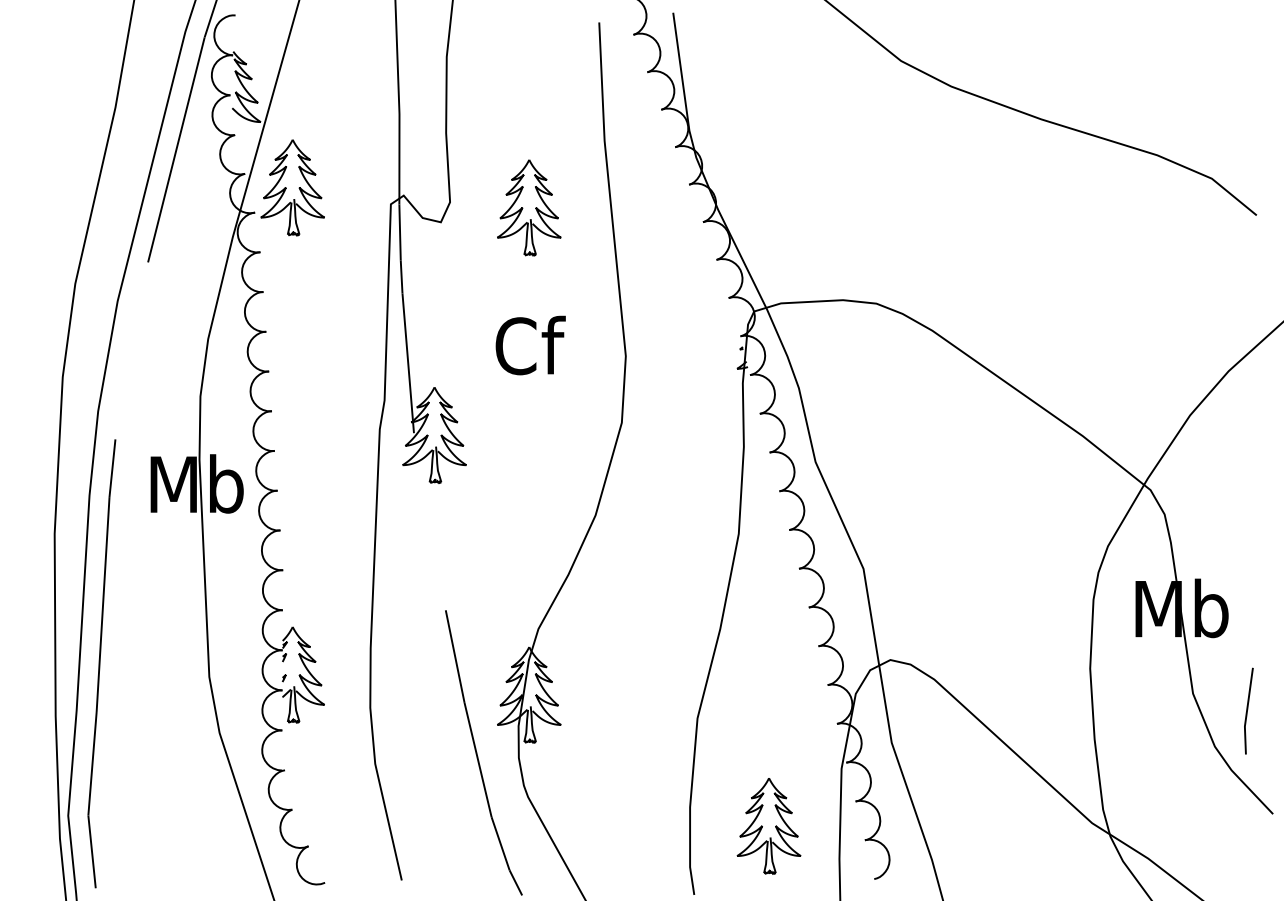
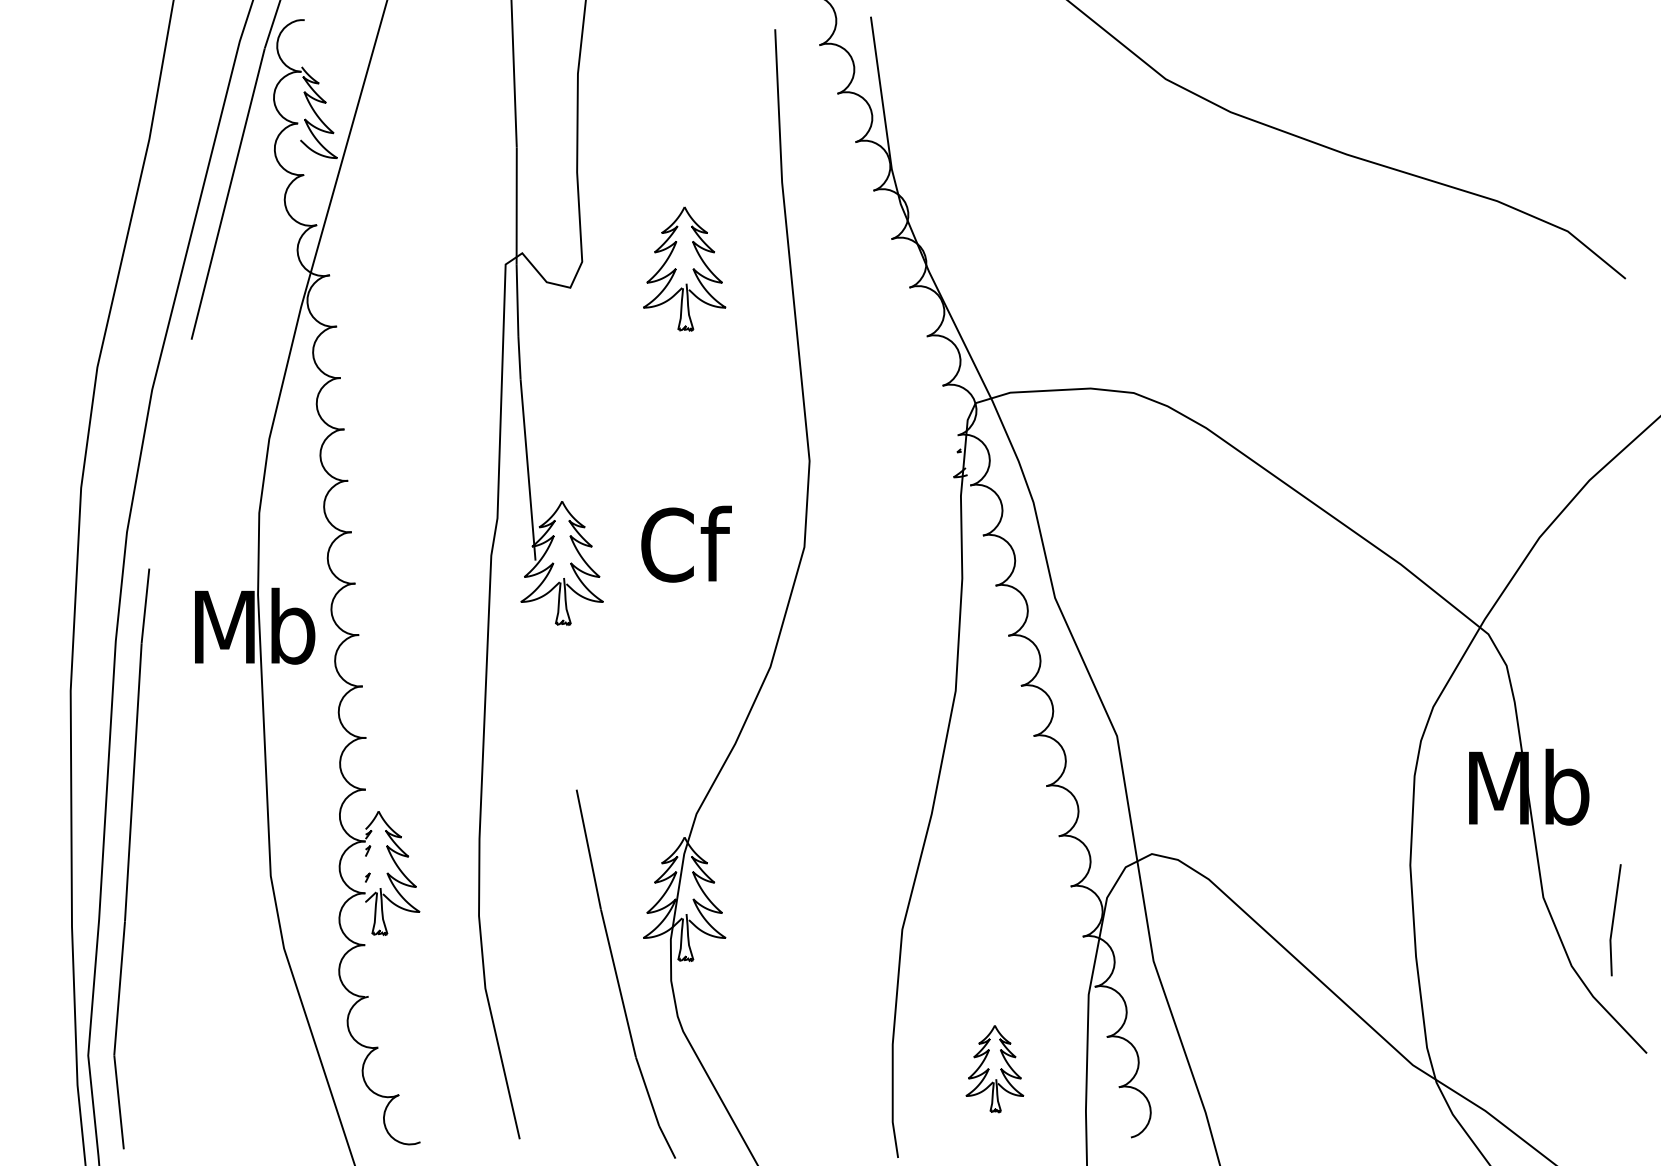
part: (292, 187) -> (378, 242), removed
text: (530, 344) -> (686, 543), moved
part: (768, 825) -> (994, 1068), size x0.7

